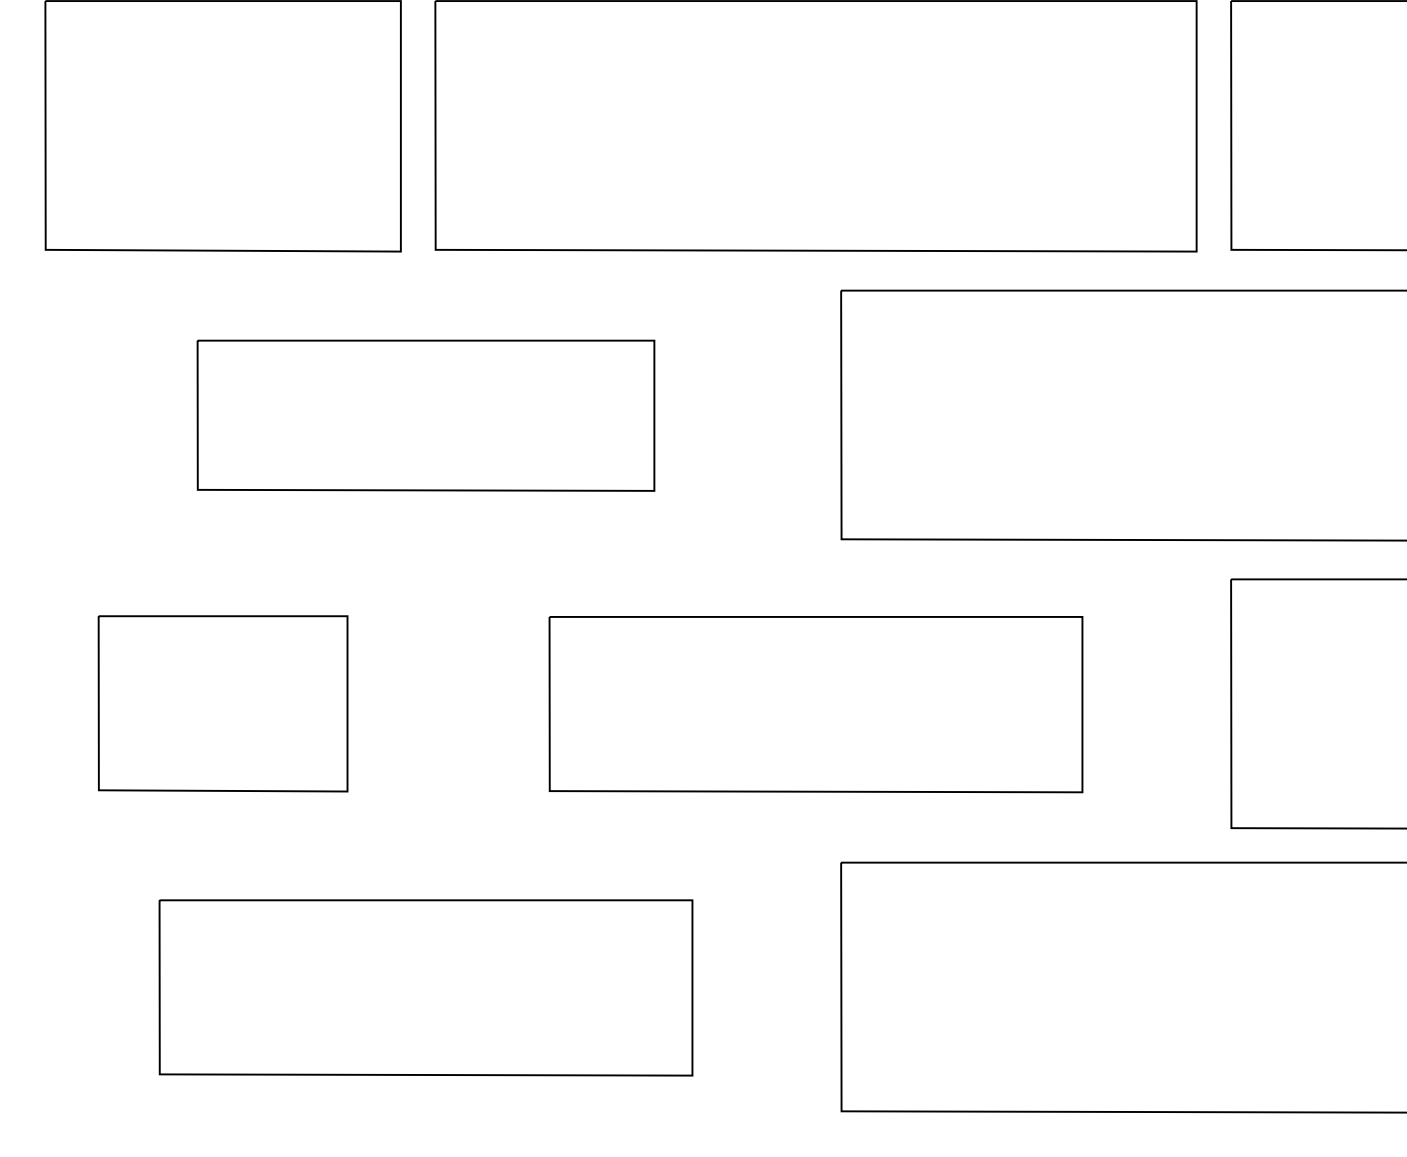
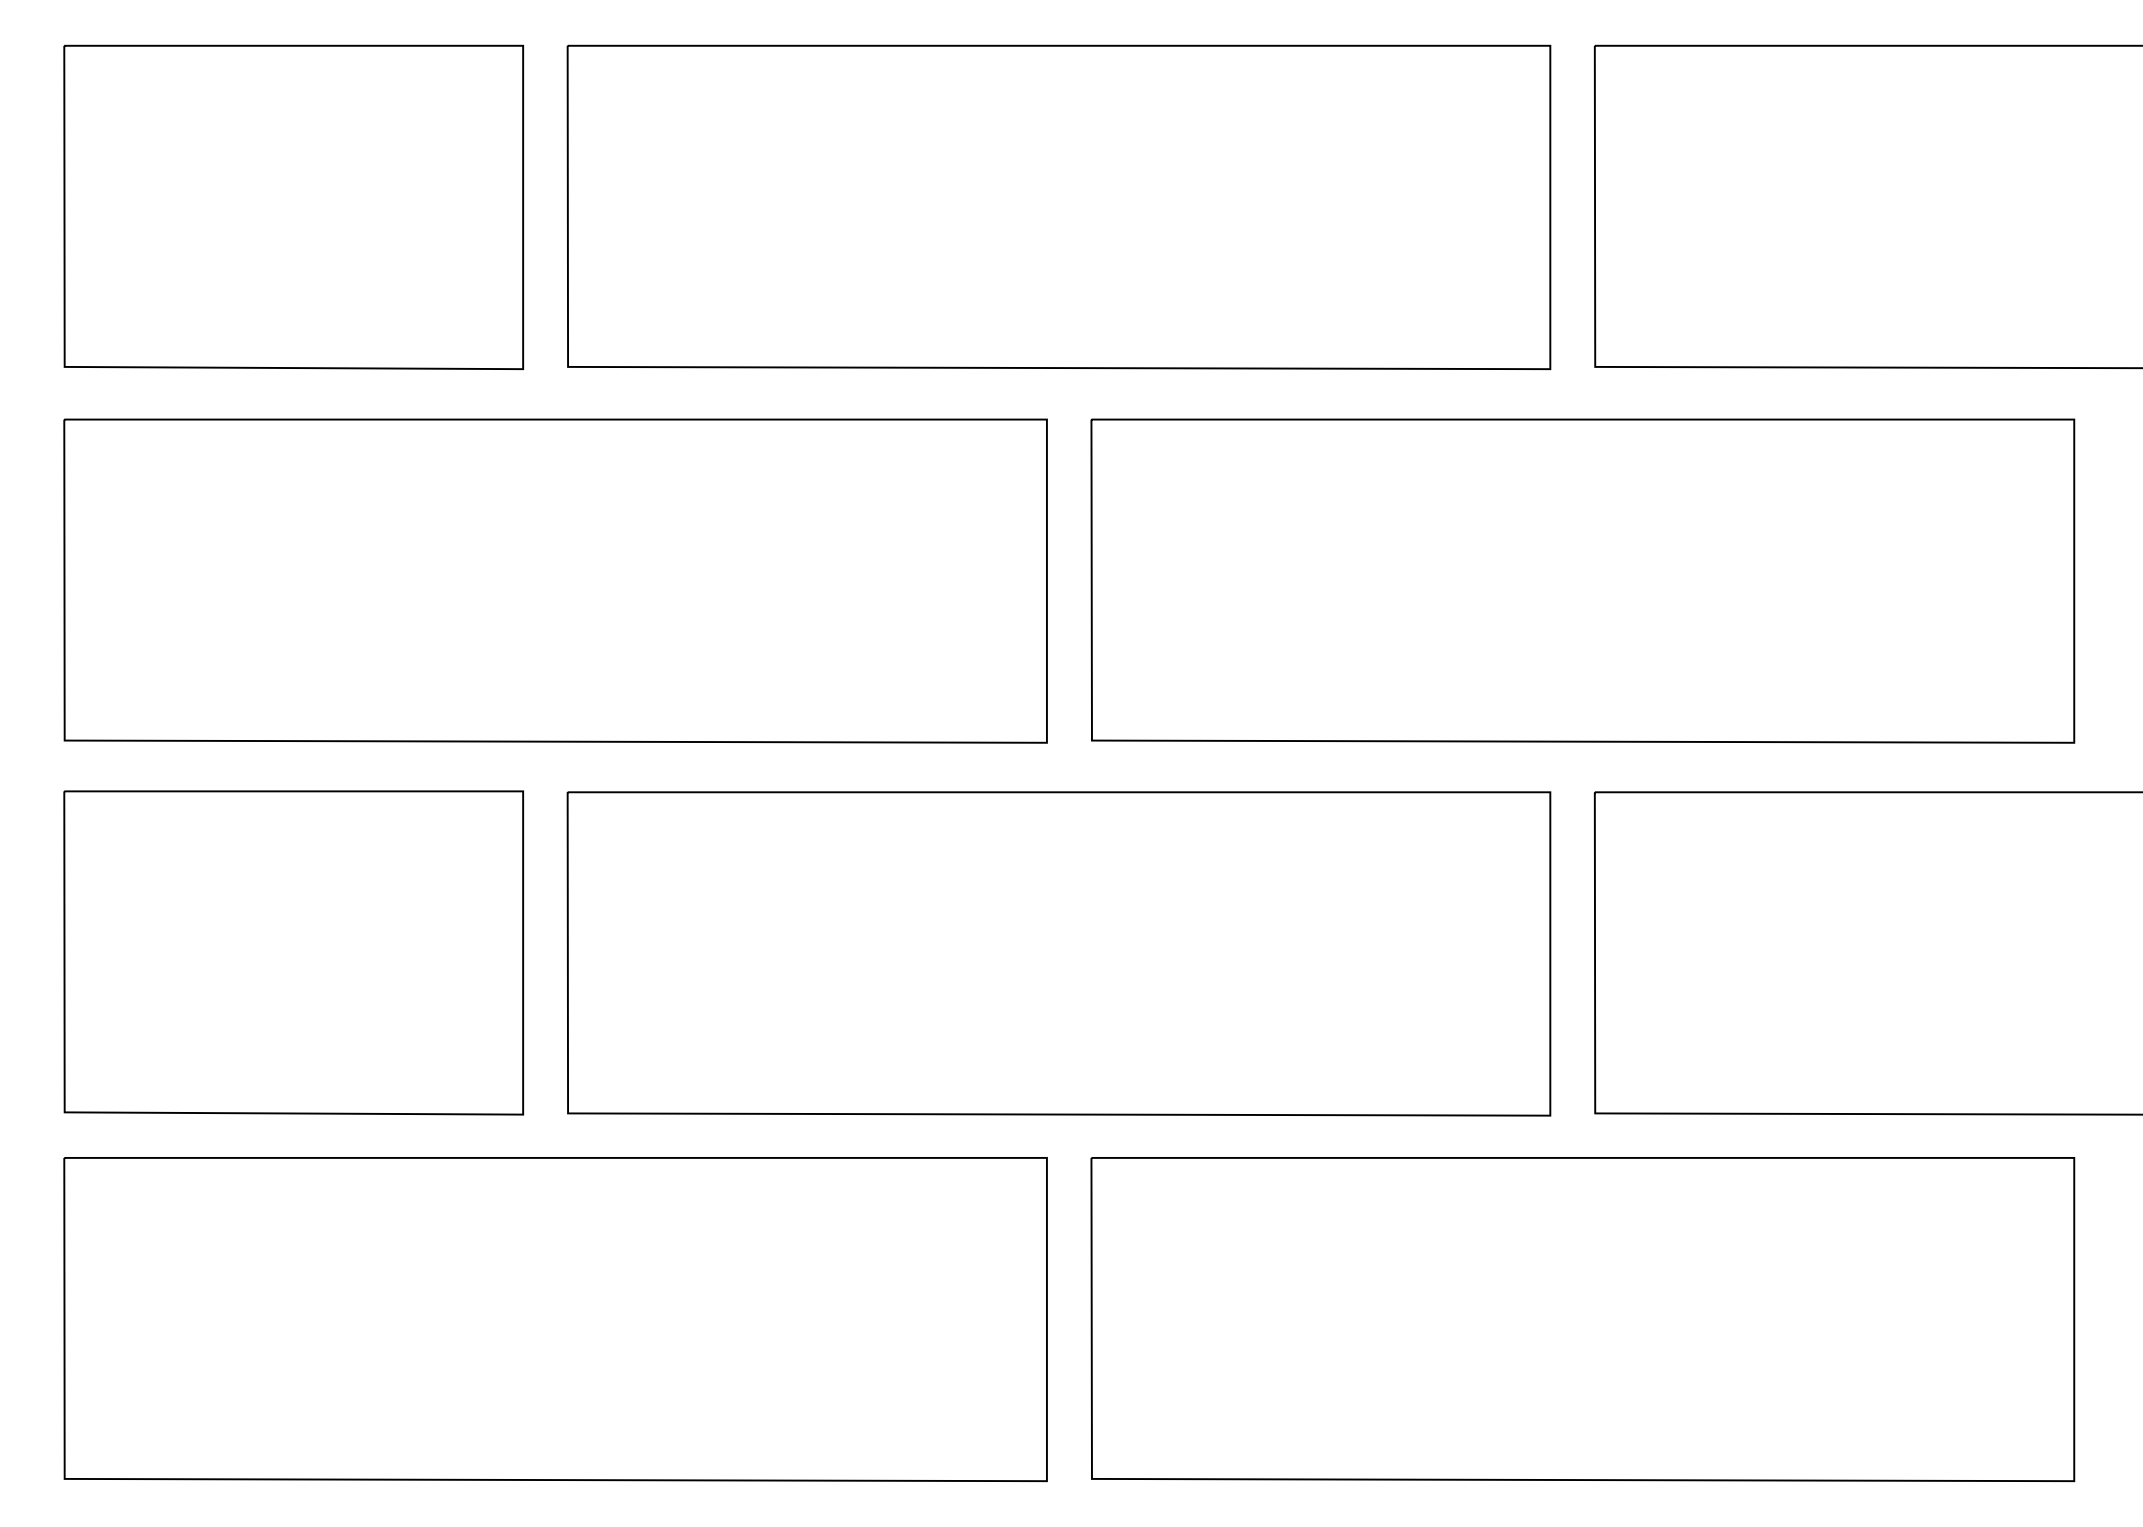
part: (425, 415) -> (555, 580), size x1.67
part: (222, 703) -> (293, 952), size x1.43
part: (815, 704) -> (1058, 953), size x1.43
part: (425, 987) -> (555, 1319), size x1.43

